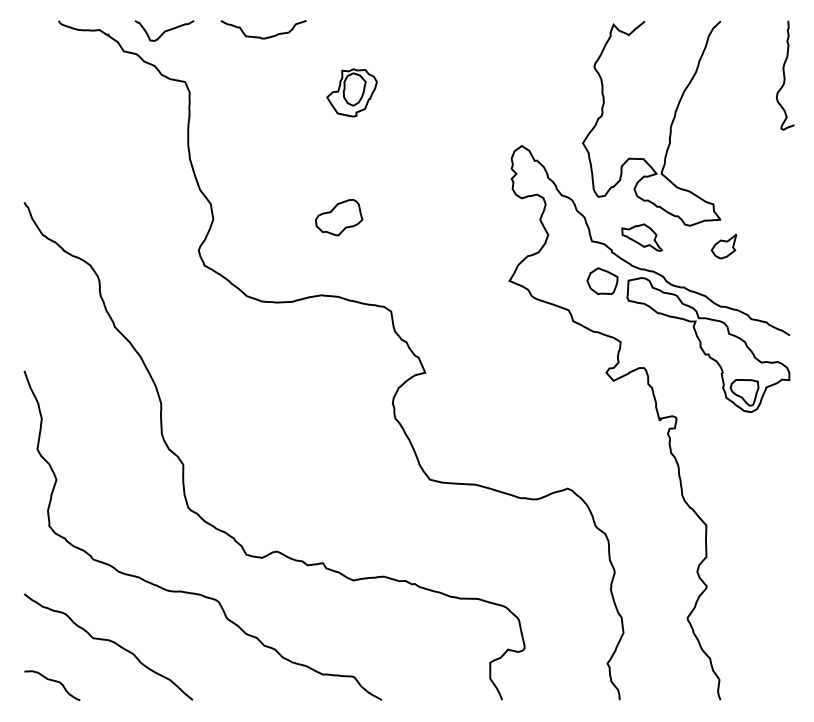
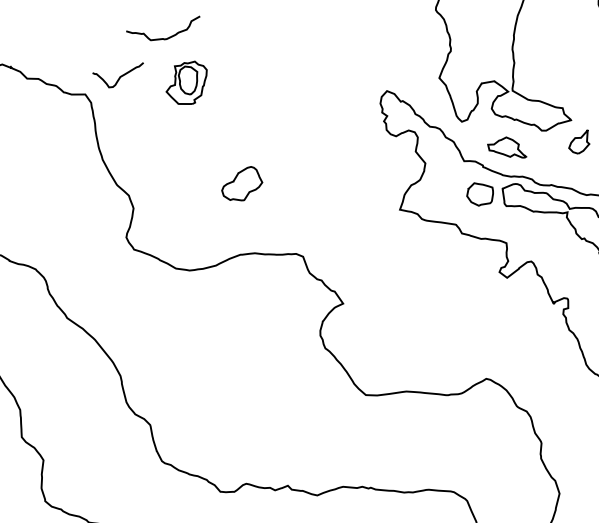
curve: (164, 30) -> (119, 76), moved
curve: (260, 36) -> (163, 37), moved
part: (351, 92) -> (186, 83), moved

